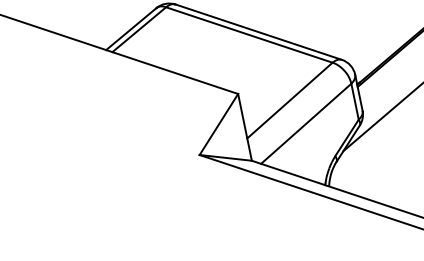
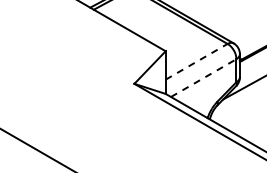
line: (289, 100) -> (196, 61), solid -> dashed
line: (306, 124) -> (203, 78), solid -> dashed

